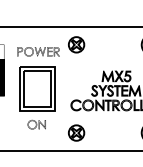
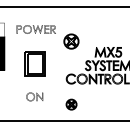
part: (76, 44) -> (71, 41), moved
part: (37, 88) -> (35, 63), size x0.6
part: (76, 132) -> (71, 104), size x0.7

